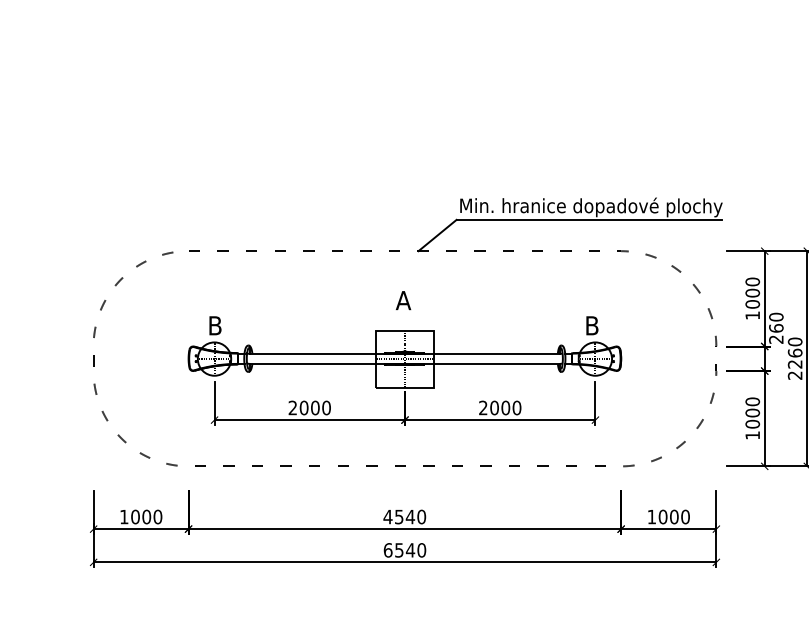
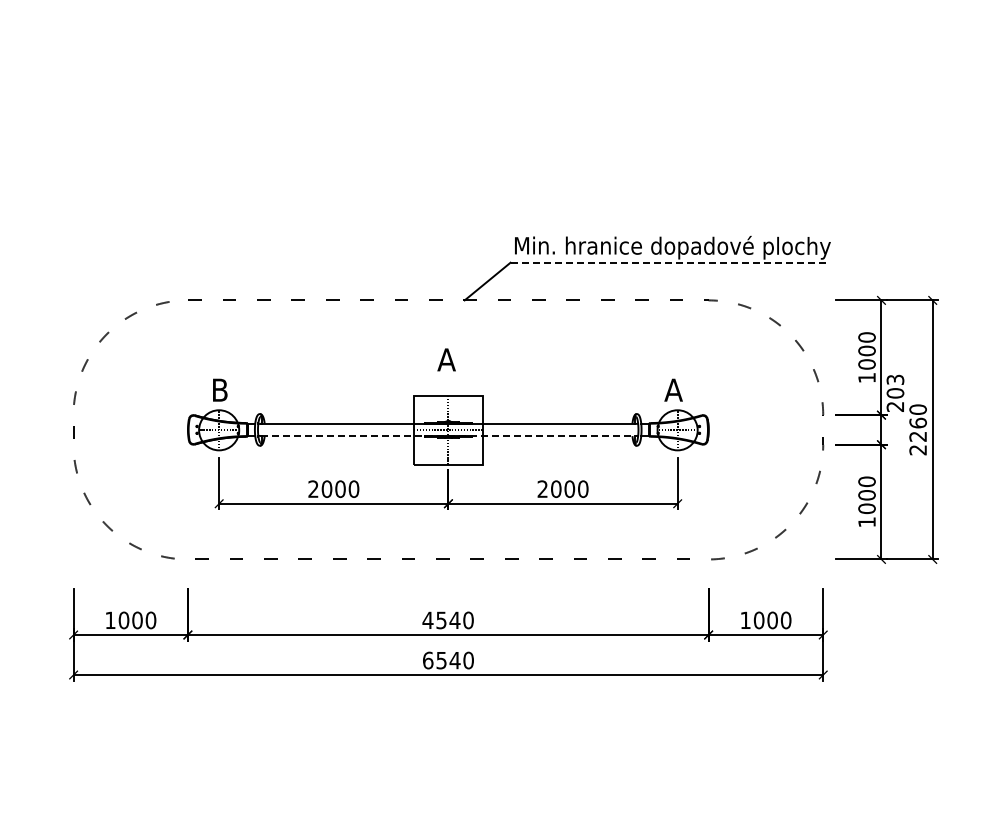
line: (589, 219) -> (670, 262), solid -> dashed
text: (776, 322) -> (895, 386), 260 -> 203
text: (591, 325) -> (673, 389), B -> A
line: (405, 364) -> (448, 436), solid -> dashed

